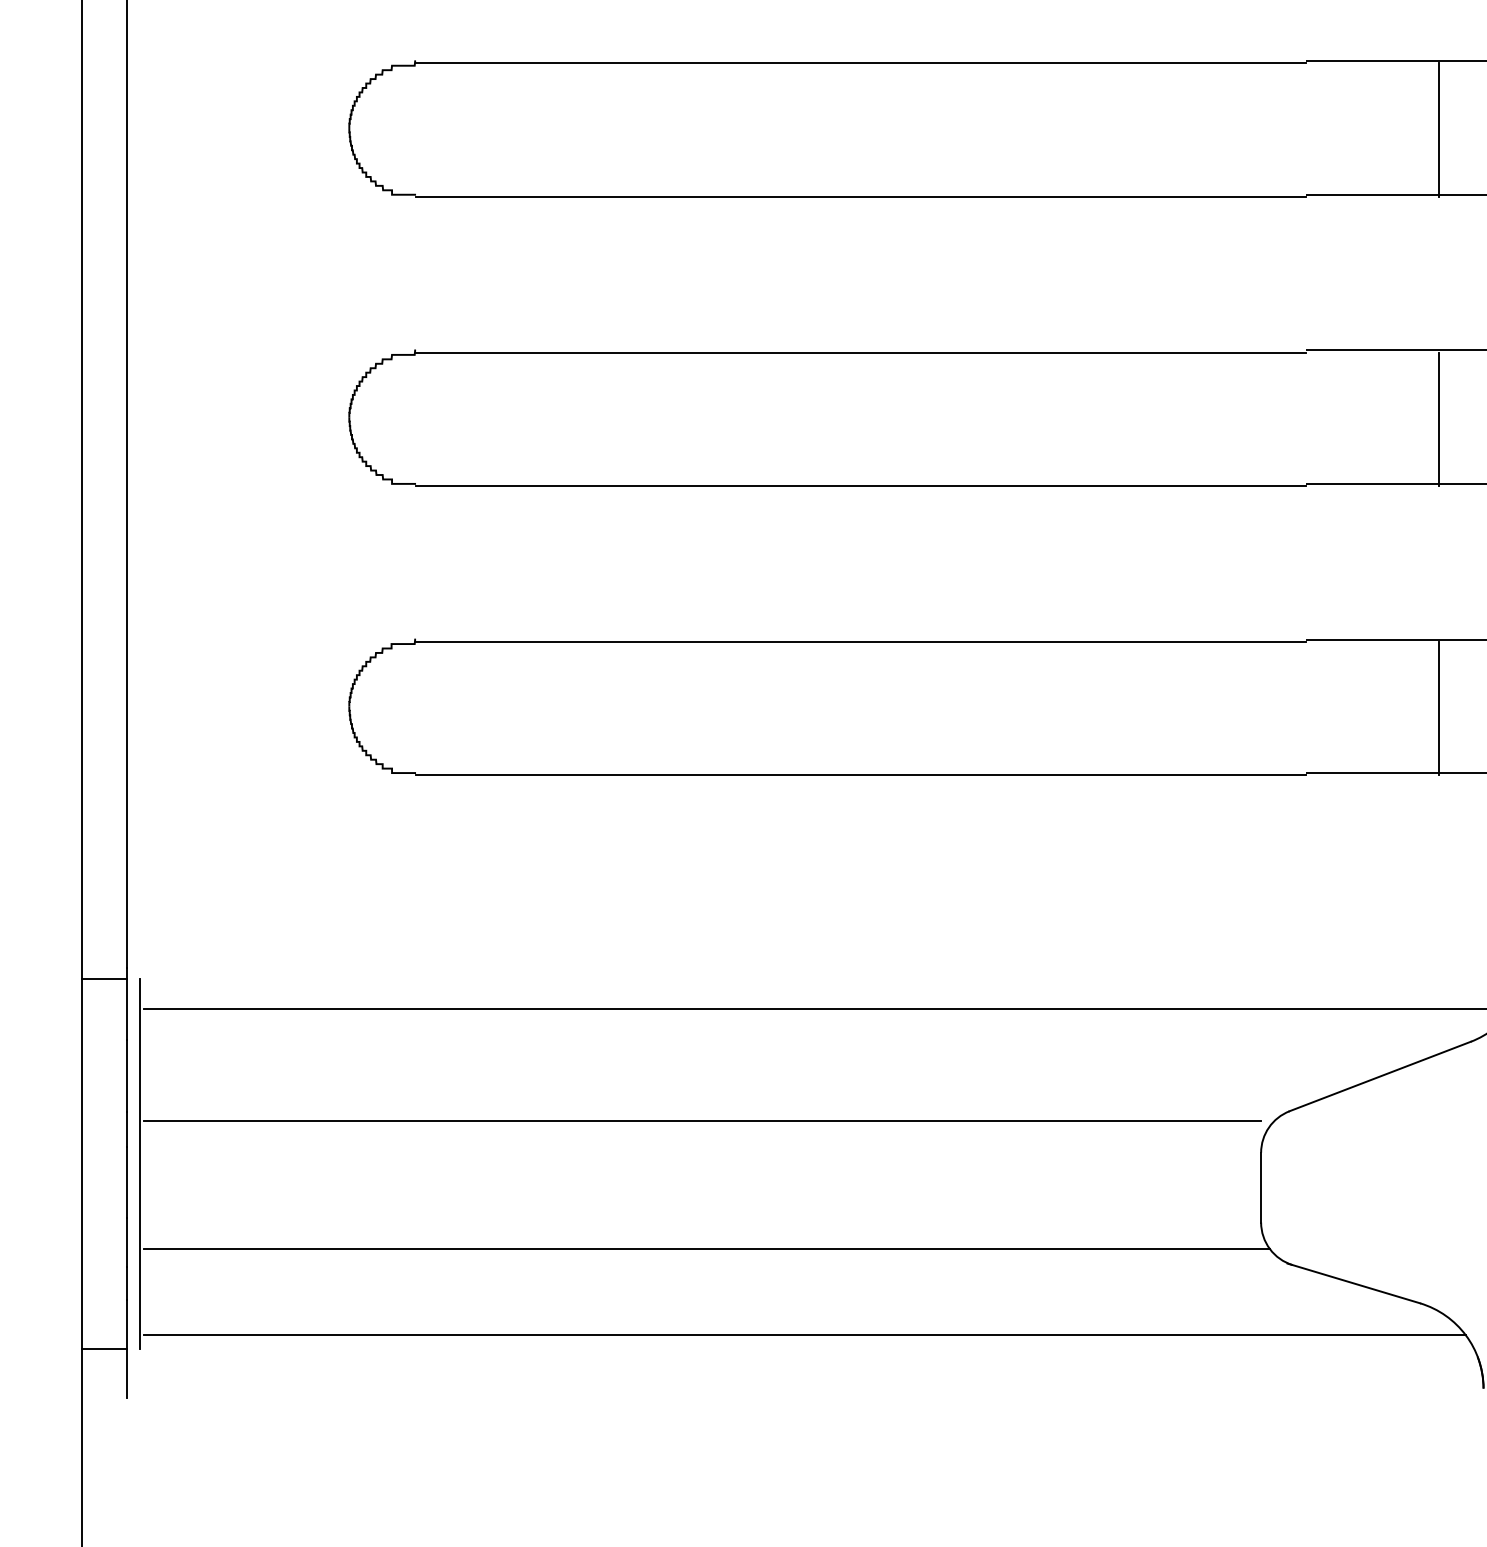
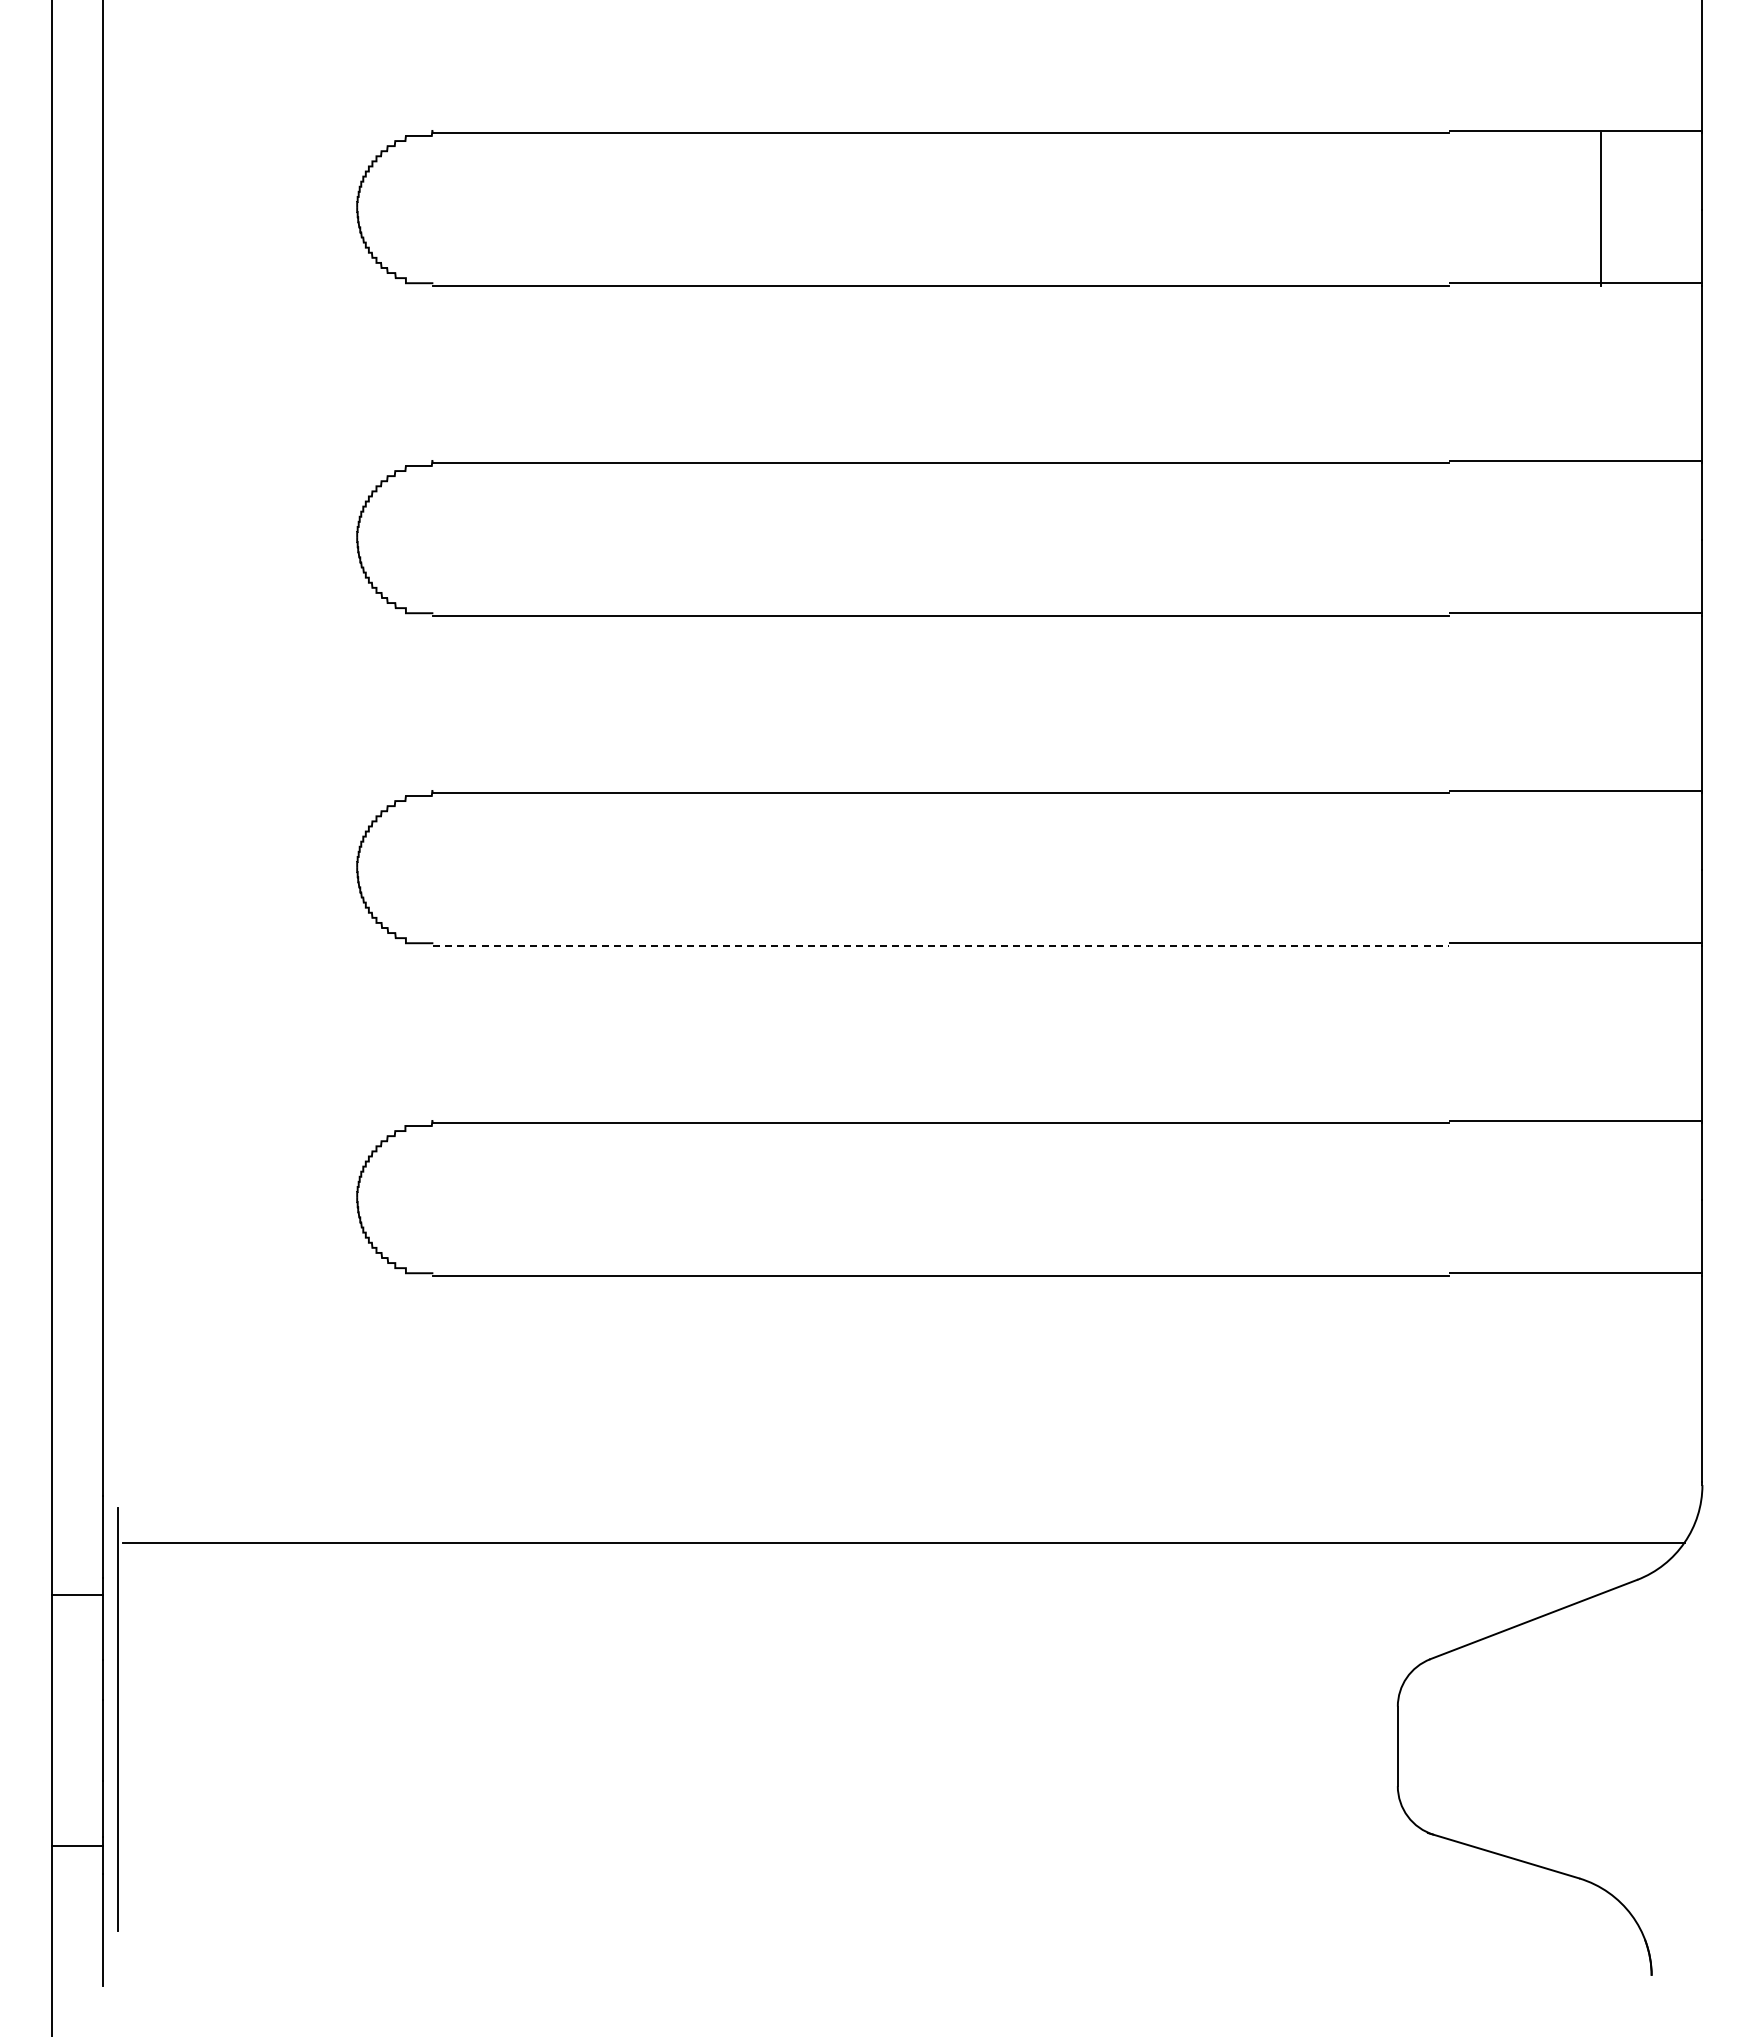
line: (1438, 130) -> (1600, 539), removed
line: (1438, 419) -> (1600, 869), removed
line: (860, 485) -> (940, 945), solid -> dashed
line: (1438, 708) -> (1600, 1199), removed
line: (104, 979) -> (77, 1595), moved
line: (701, 1121) -> (759, 1670), removed
line: (706, 1249) -> (764, 1816), removed
line: (804, 1335) -> (876, 1915), removed
line: (104, 1348) -> (77, 1845), moved

